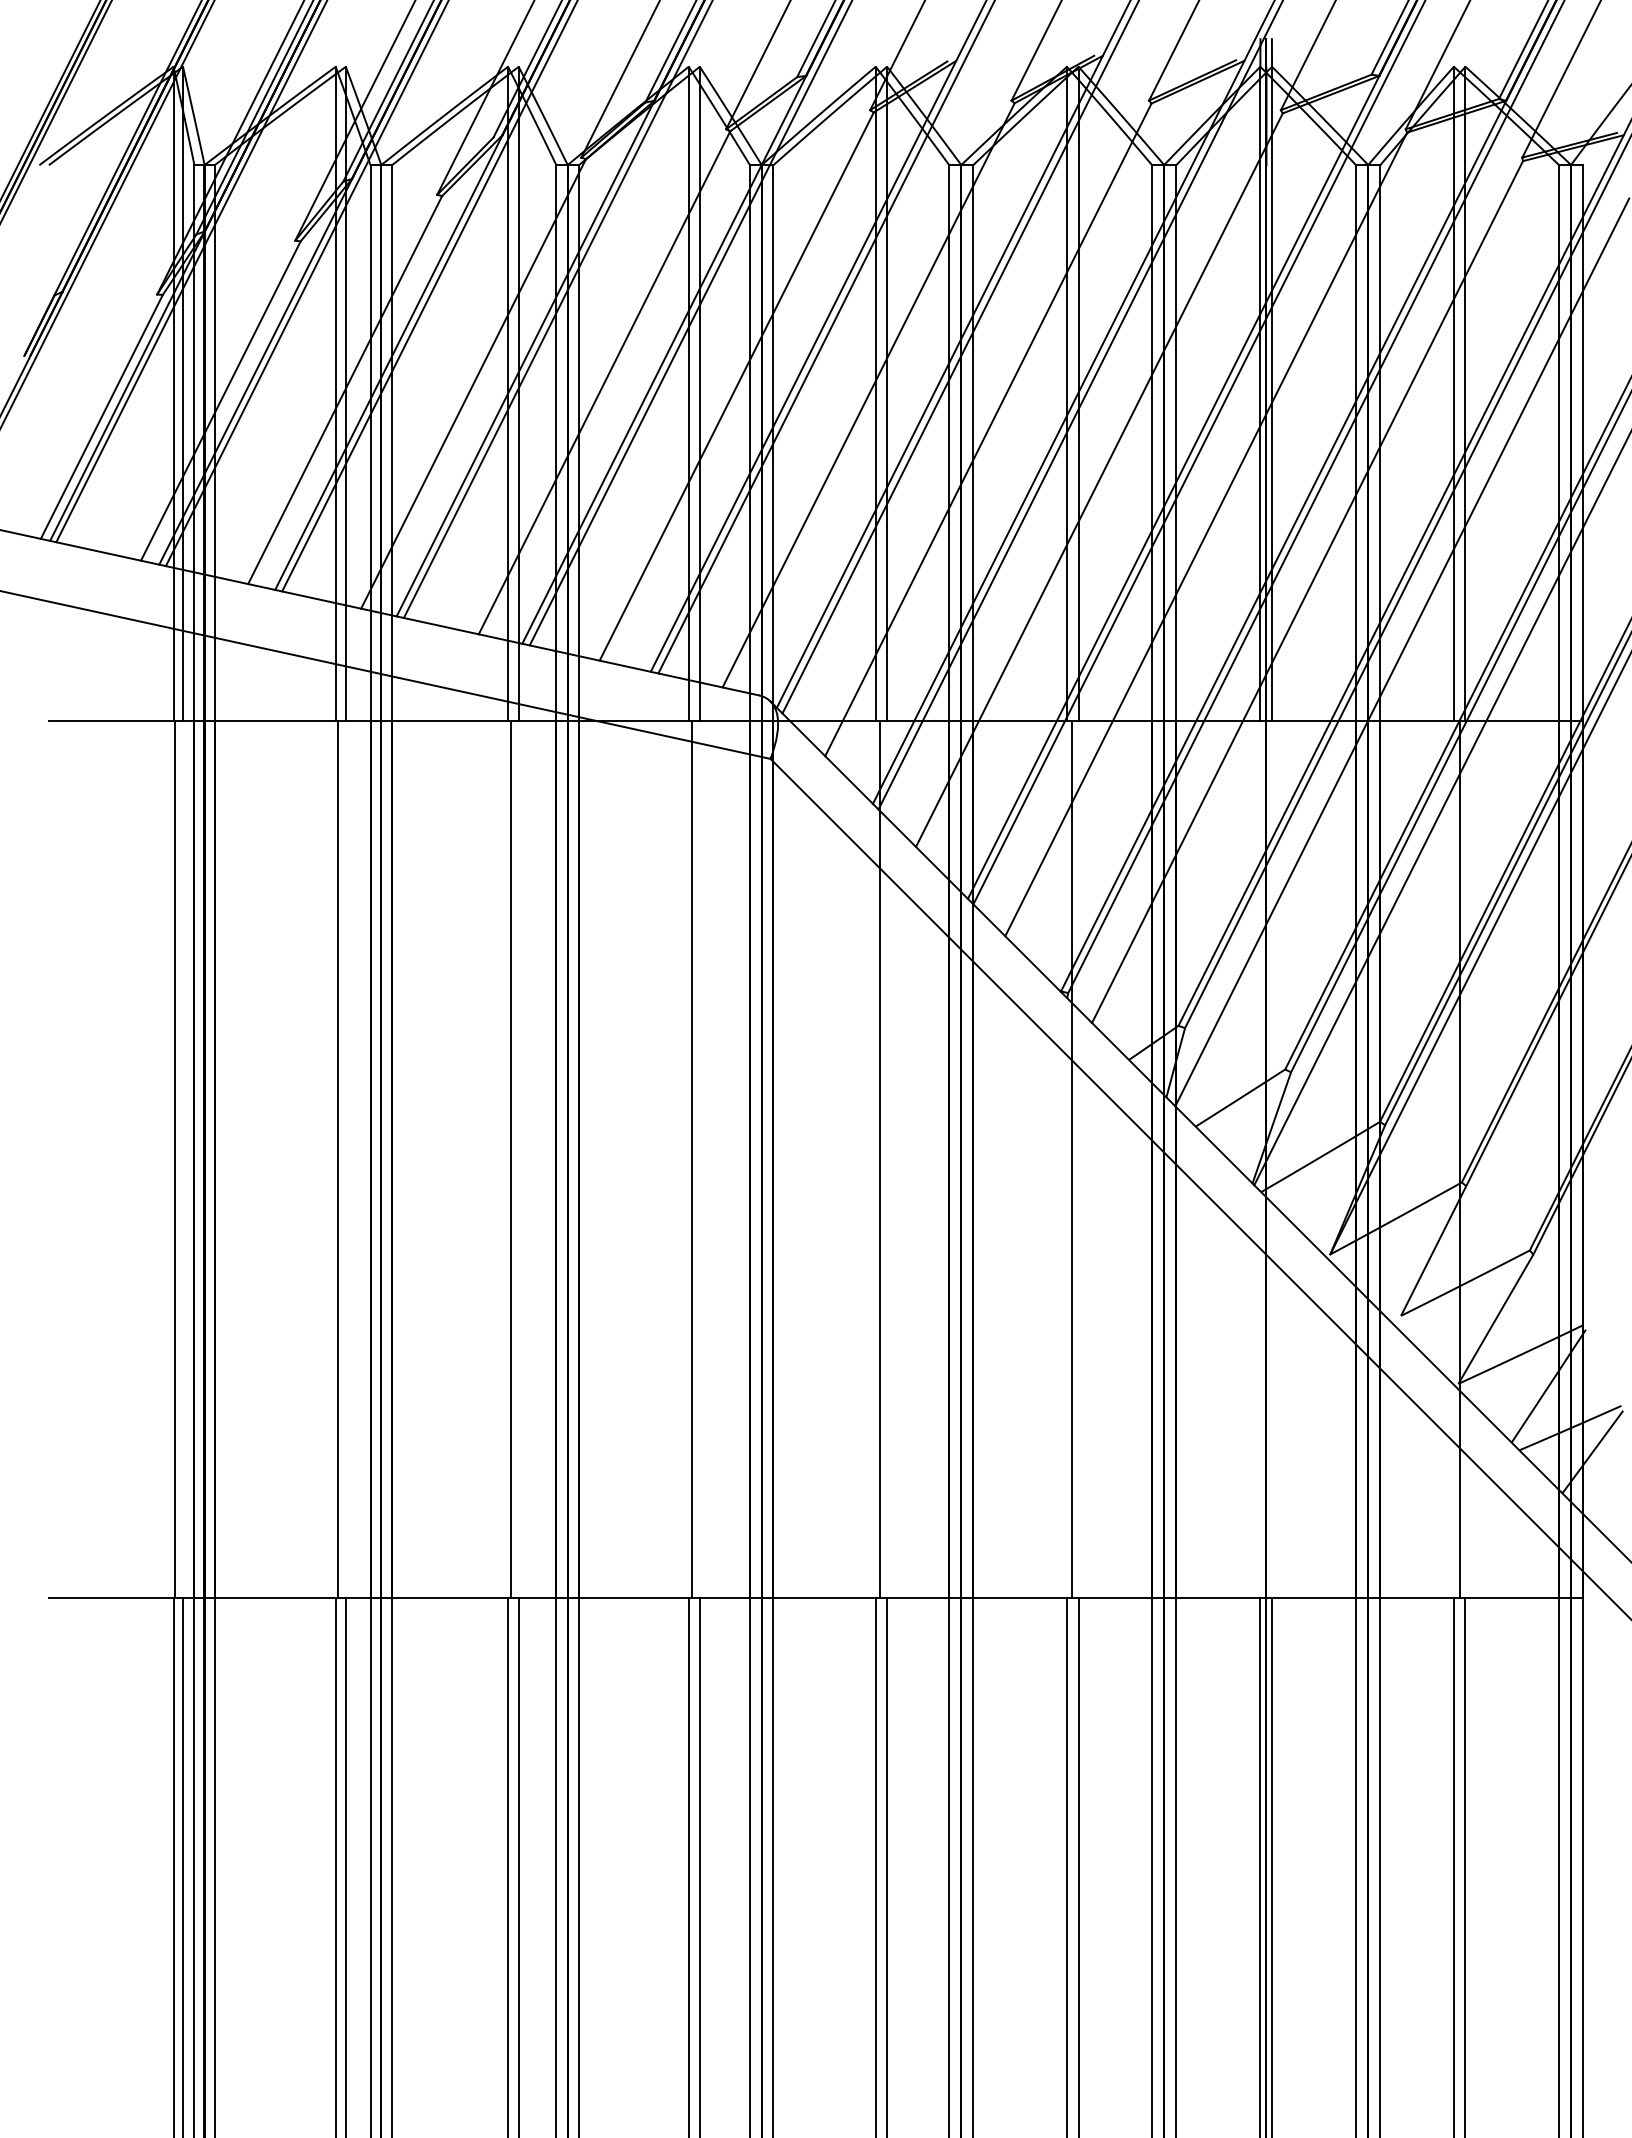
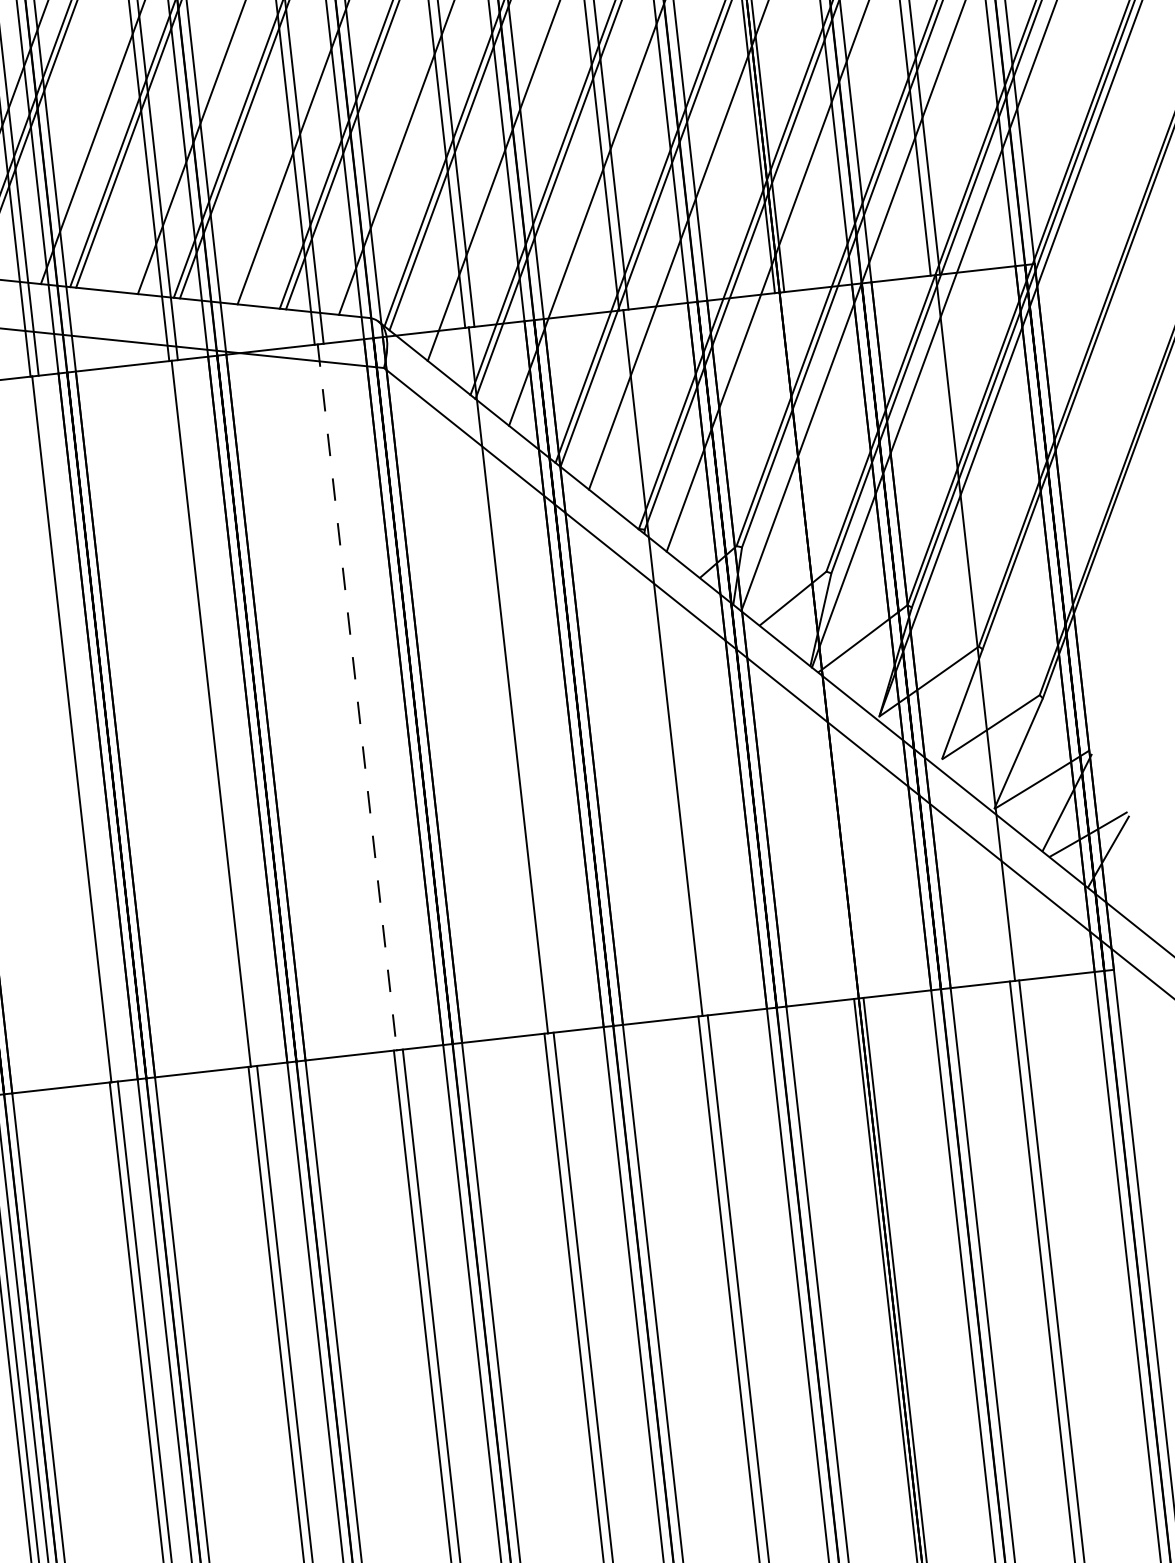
line: (692, 1159) -> (357, 697), solid -> dashed

